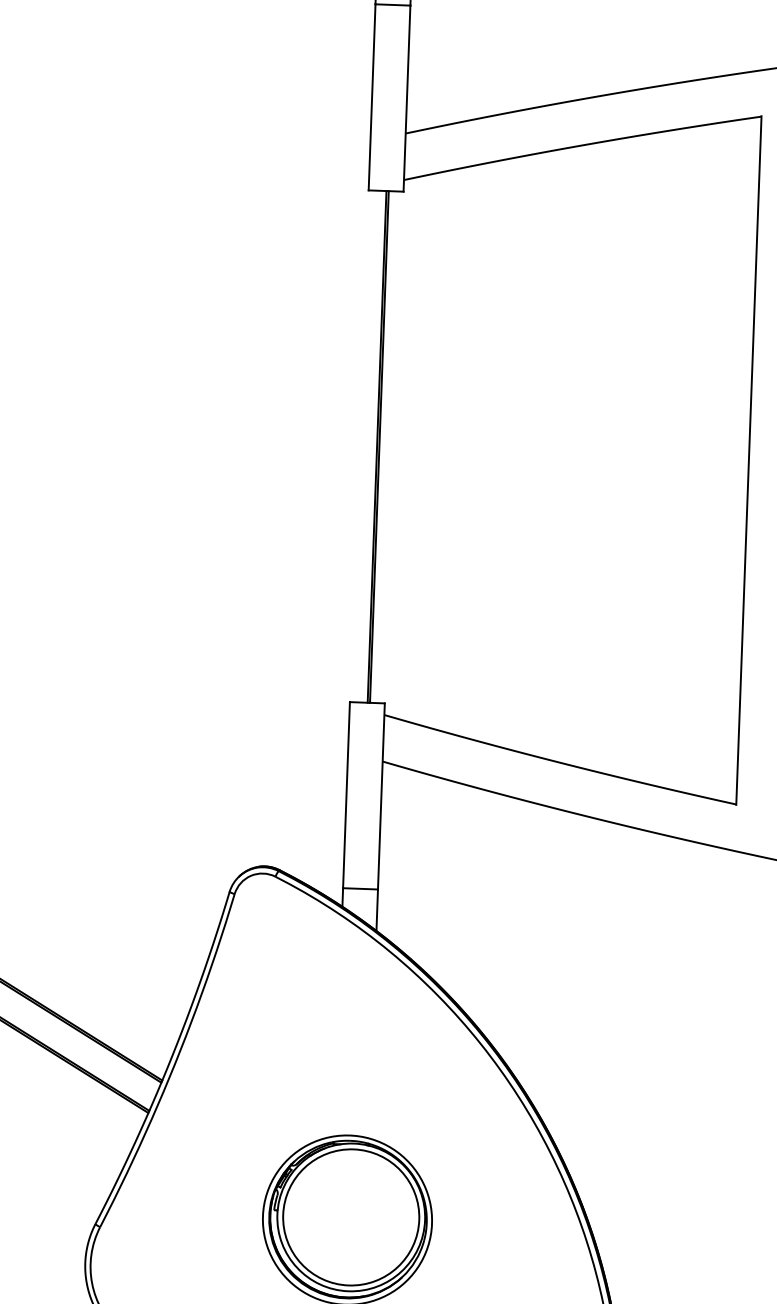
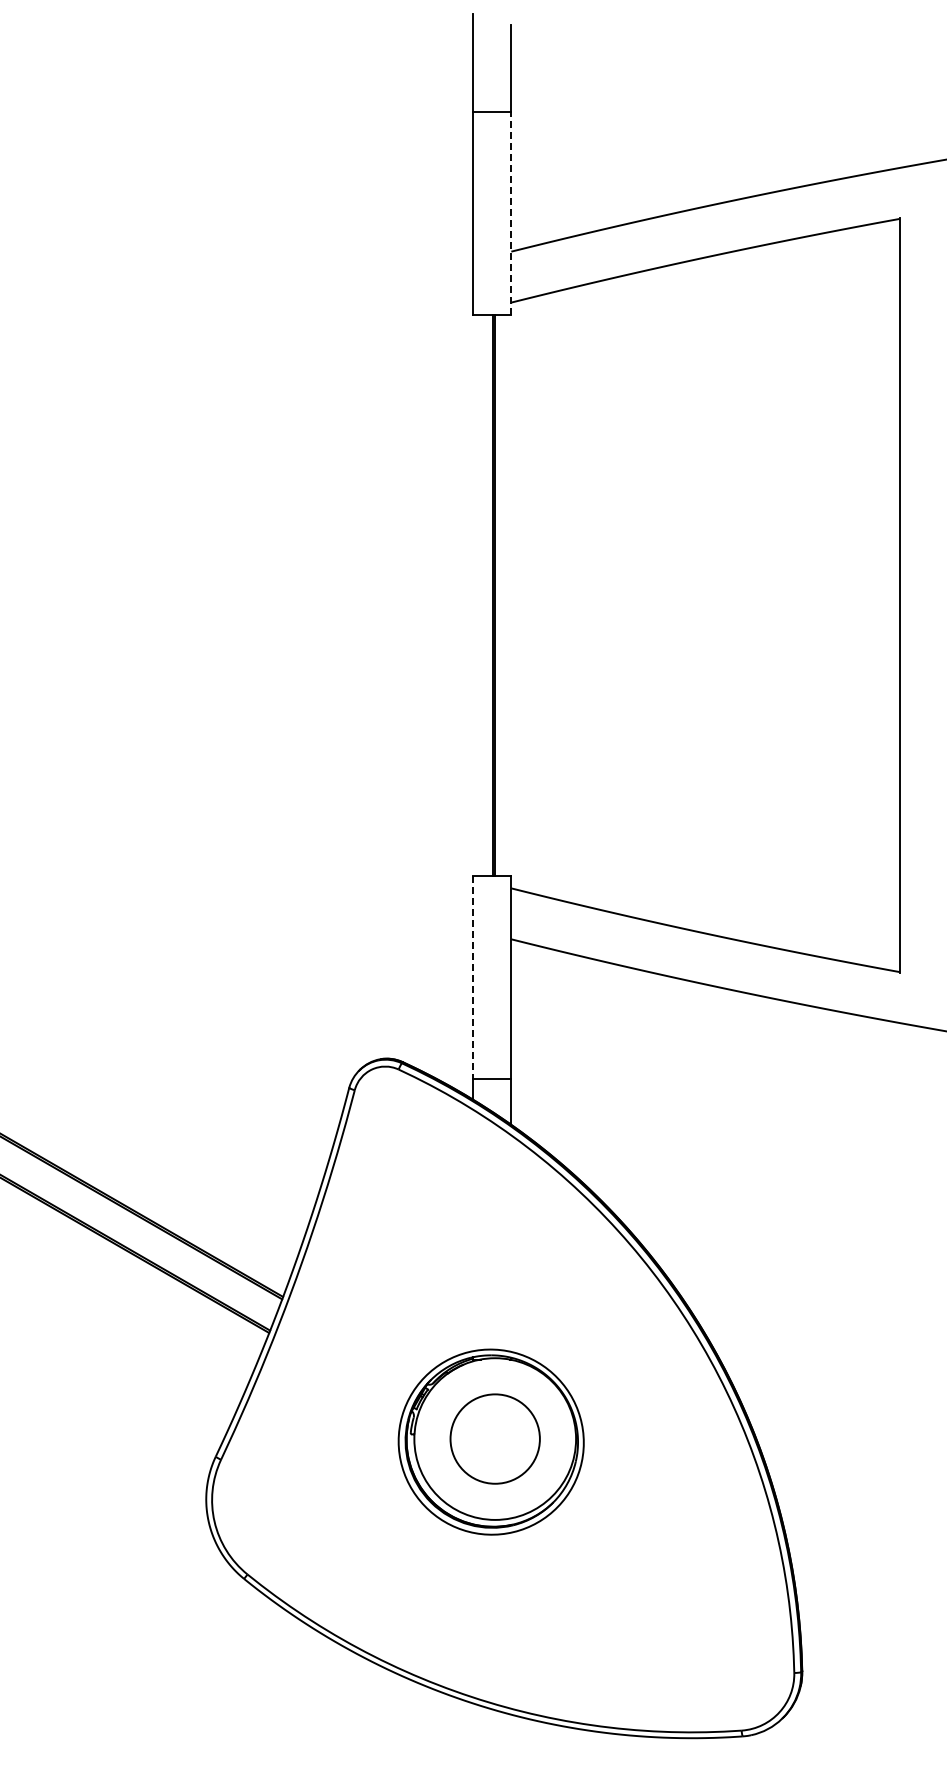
line: (407, 98) -> (511, 213), solid -> dashed
line: (346, 795) -> (473, 977), solid -> dashed
circle: (350, 1216) -> (494, 1438), size x0.6

